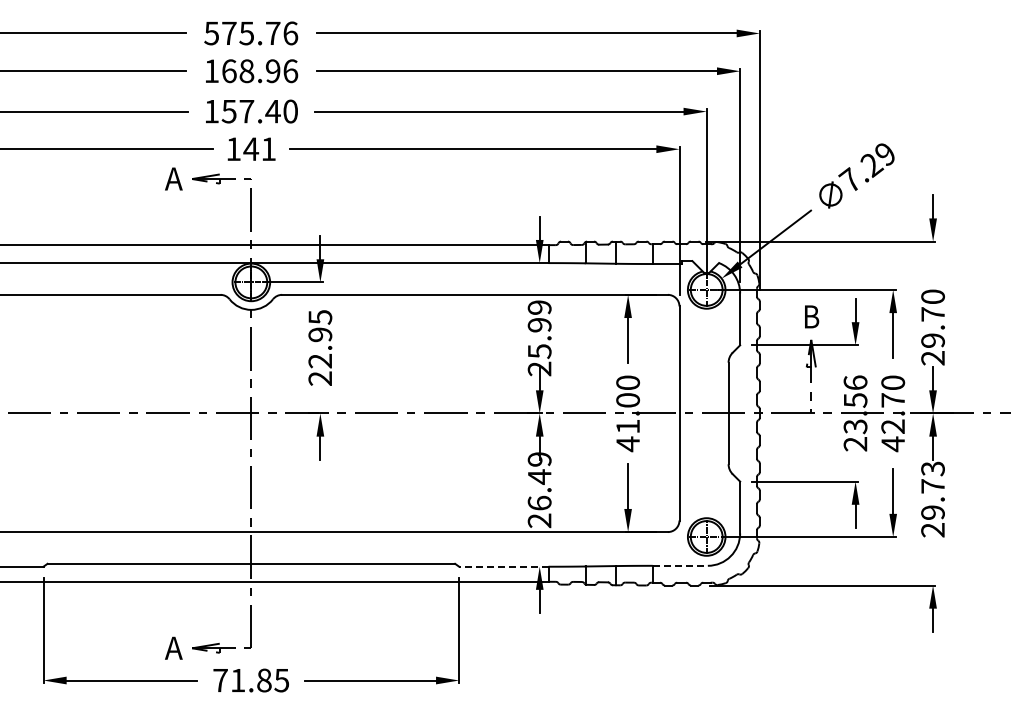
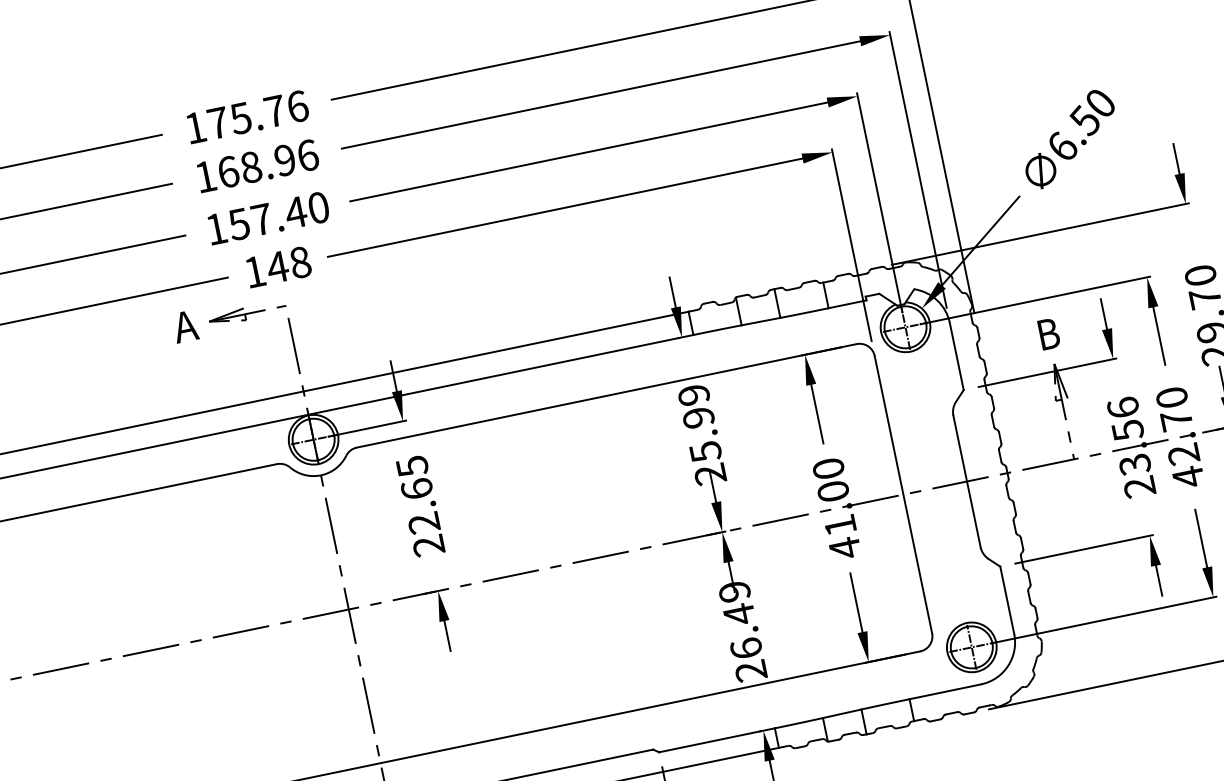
text: (211, 33) -> (195, 127), 575.76 -> 175.76
text: (268, 149) -> (300, 262), 141 -> 148
text: (866, 166) -> (1079, 124), 7.29 -> 6.50
text: (320, 334) -> (417, 488), 22.95 -> 22.65
line: (680, 565) -> (945, 691), dashed -> solid
line: (503, 566) -> (716, 740), dashed -> solid

